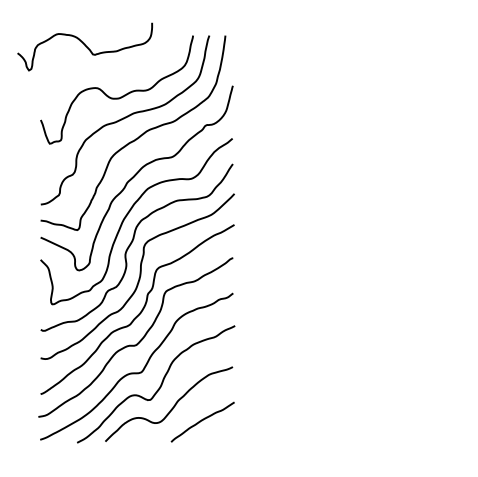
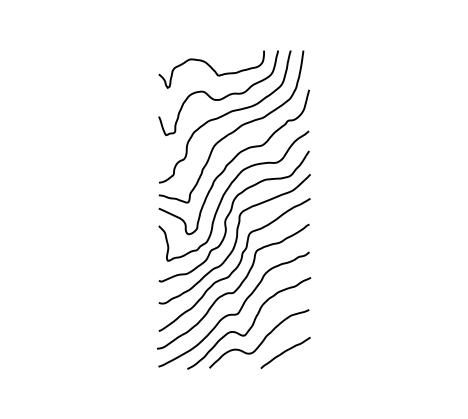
curve: (84, 46) -> (211, 69), moved

